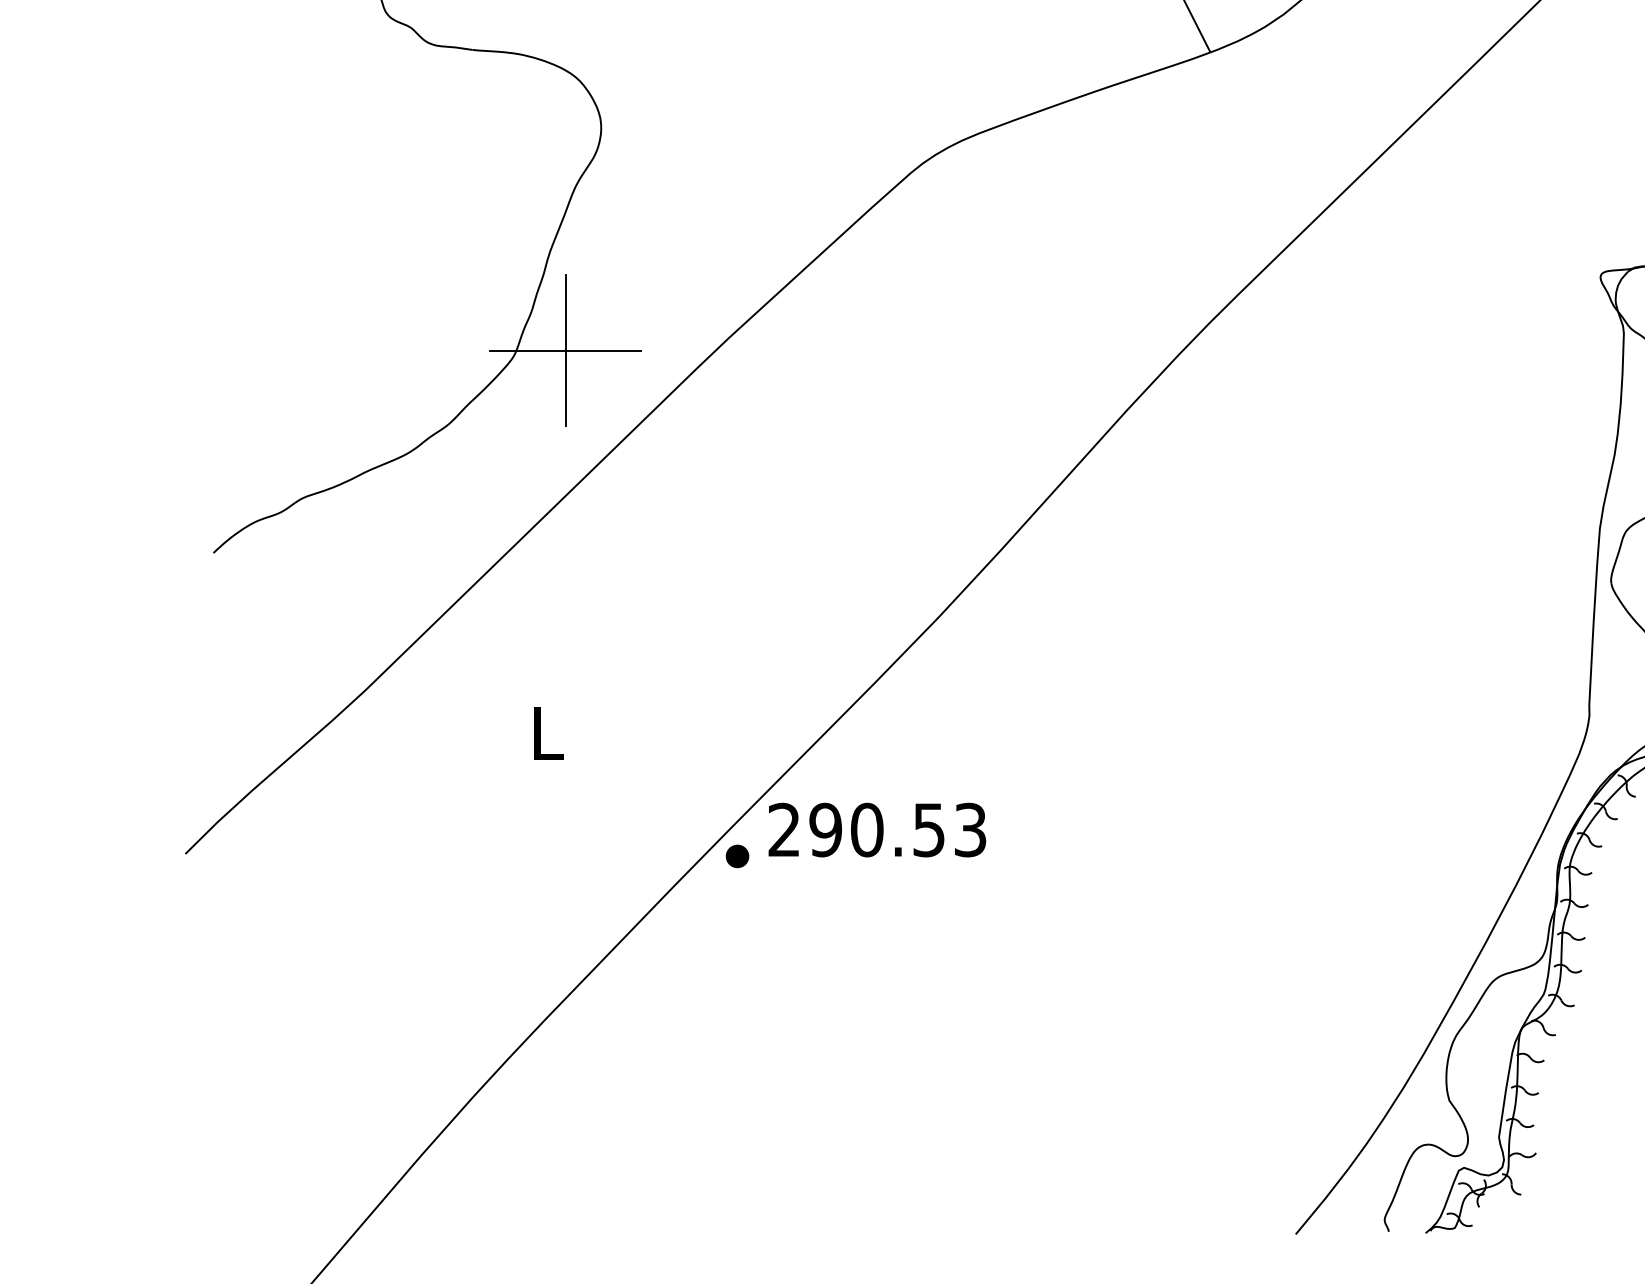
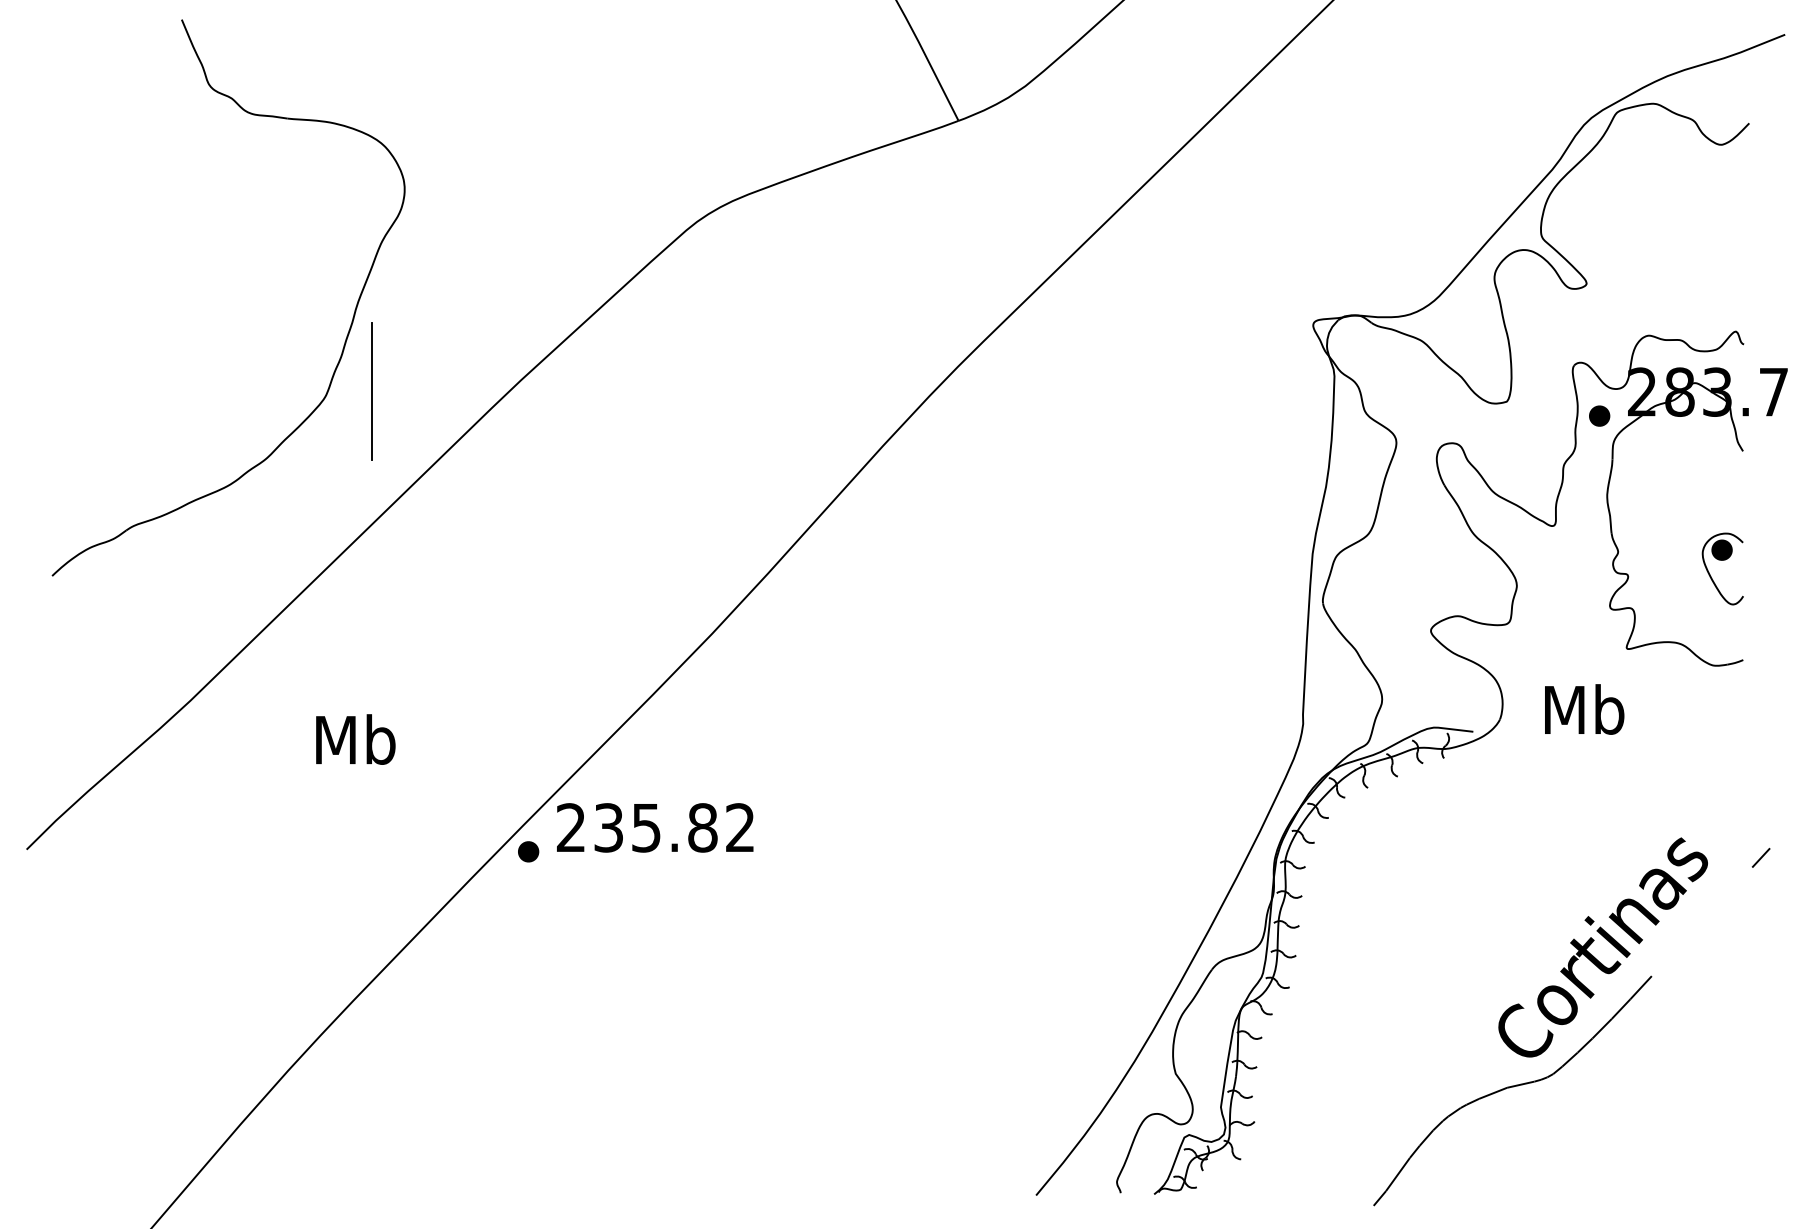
line: (564, 350) -> (371, 391), removed
text: (547, 732) -> (355, 739), L -> Mb
text: (897, 829) -> (674, 827), 290.53 -> 235.82

